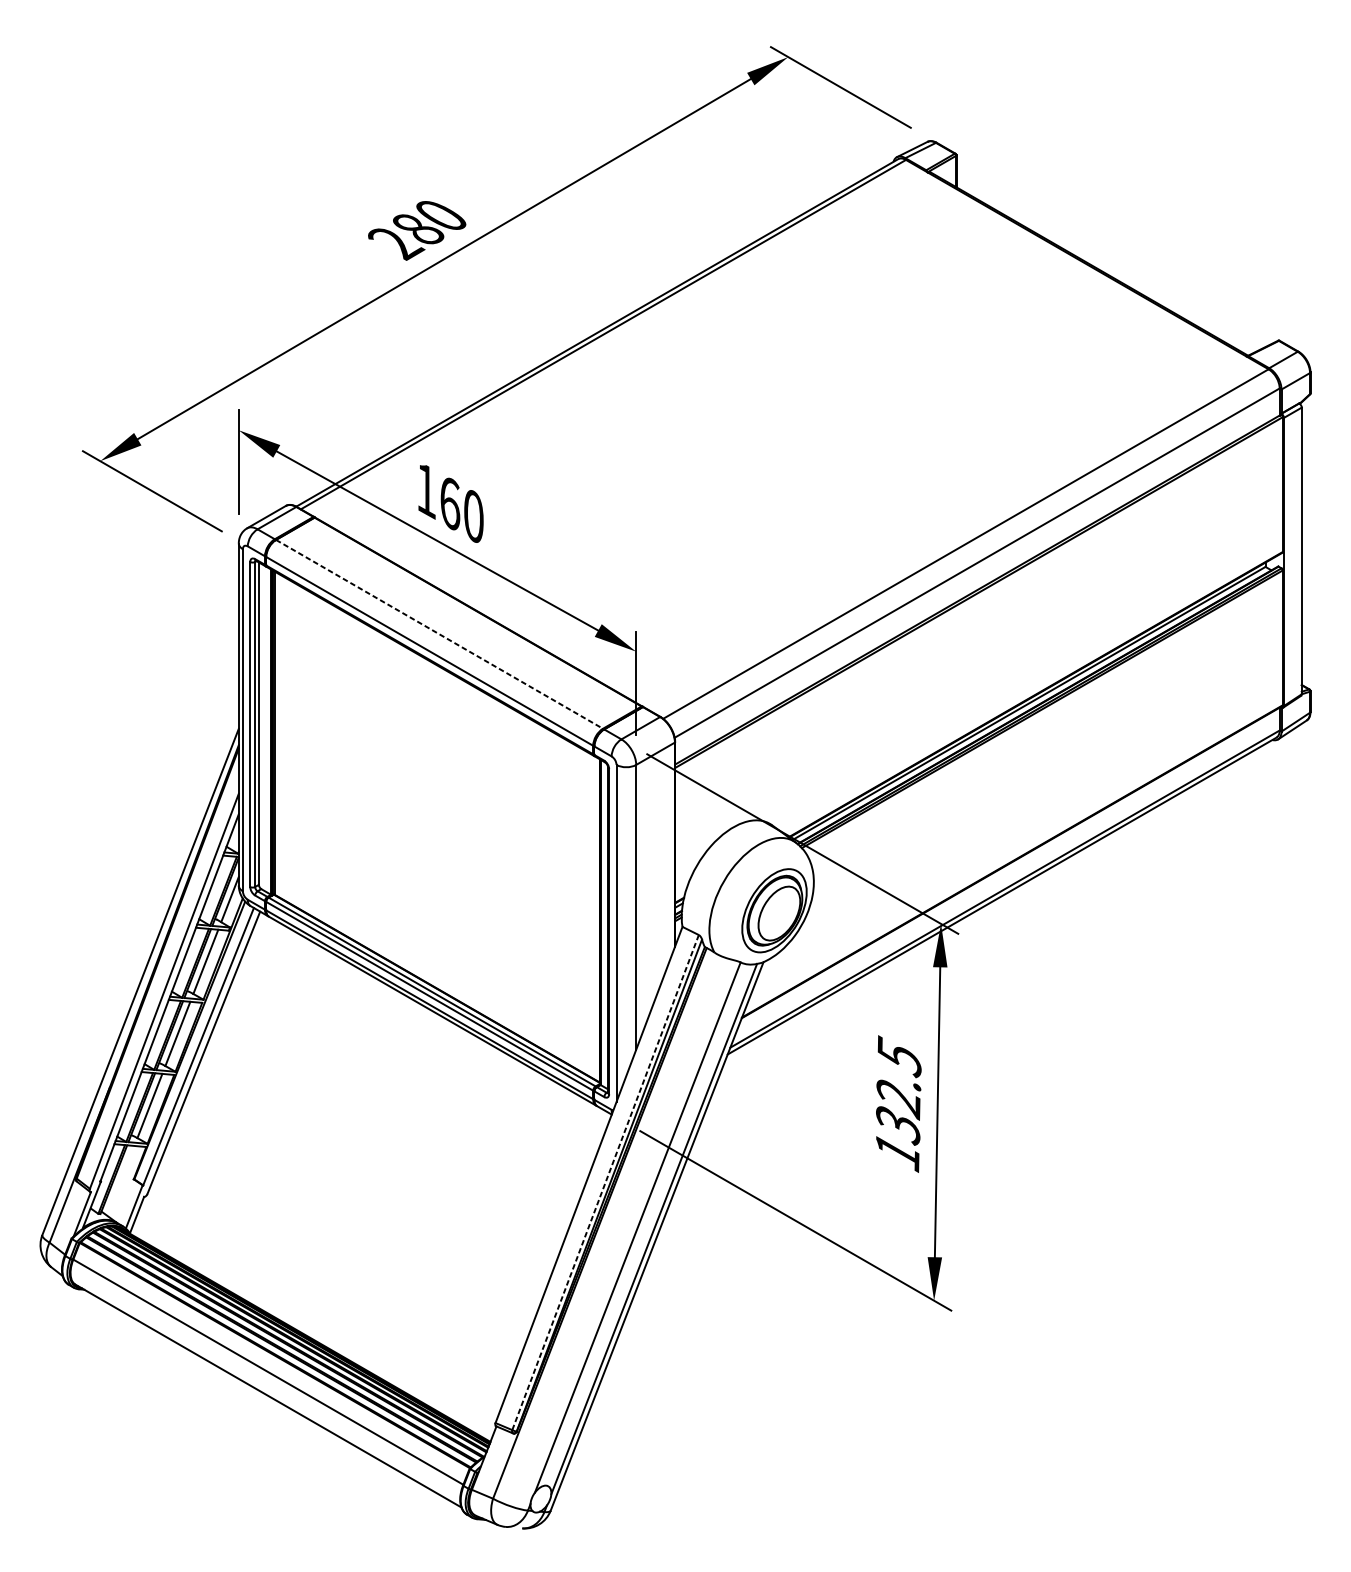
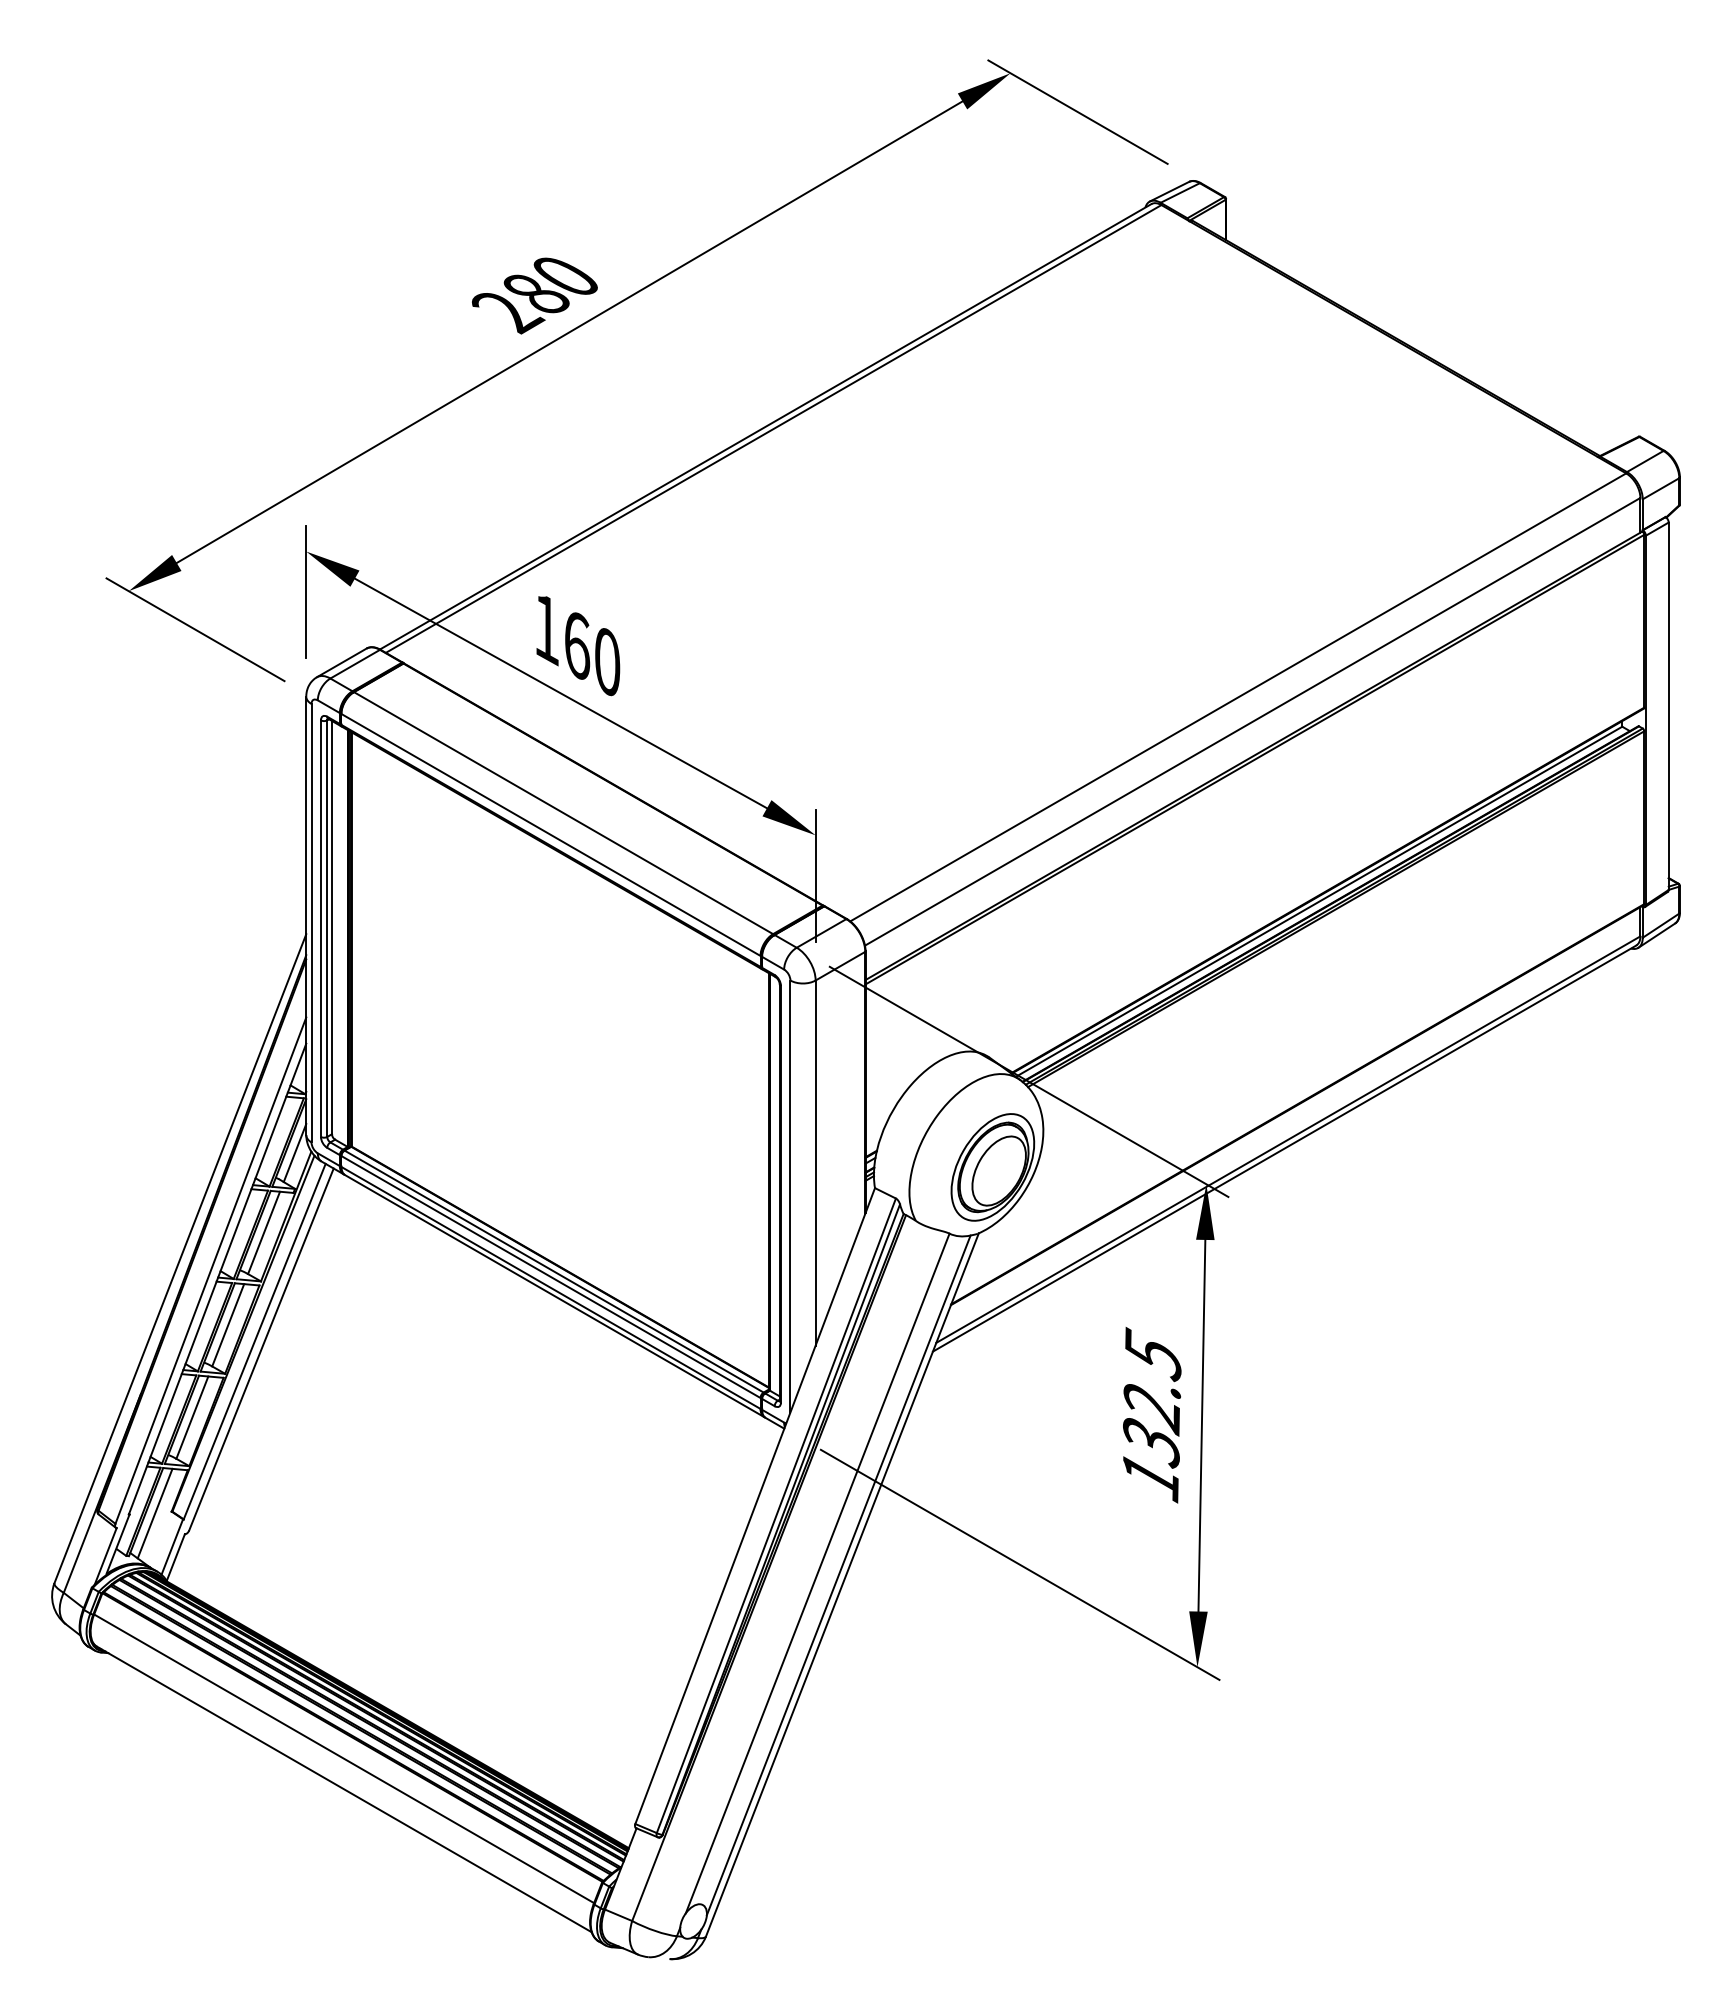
line: (439, 634) -> (563, 813), dashed -> solid
line: (120, 1180) -> (154, 1513), added
line: (605, 1183) -> (776, 1516), dashed -> solid

